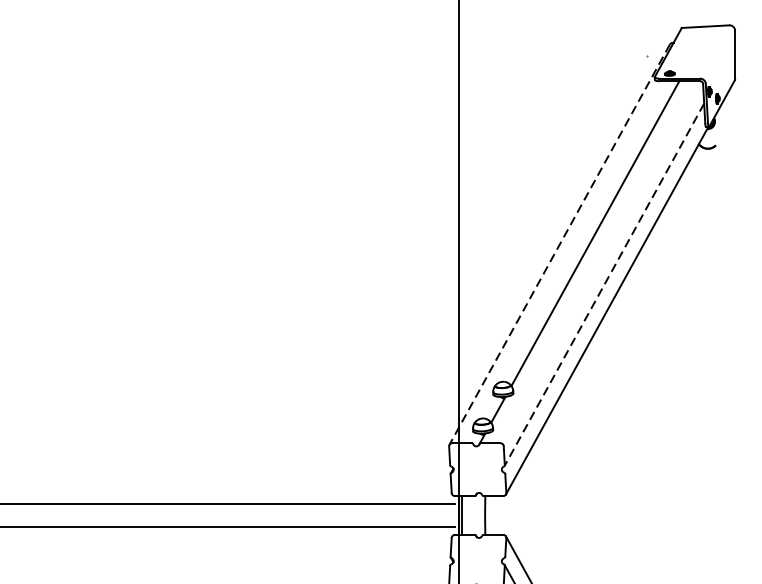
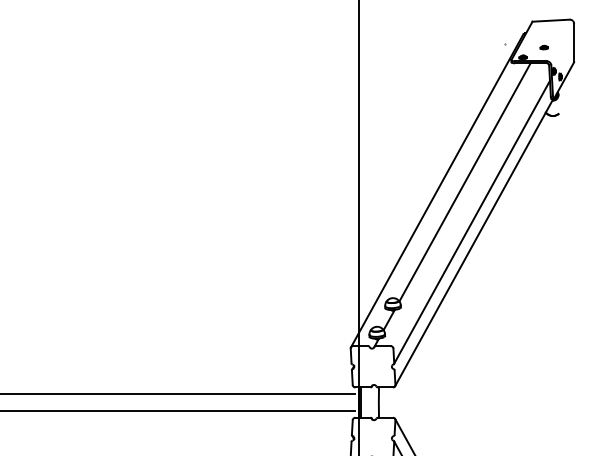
part: (695, 60) -> (543, 47), added
line: (560, 244) -> (437, 190), dashed -> solid
line: (604, 284) -> (472, 222), dashed -> solid

